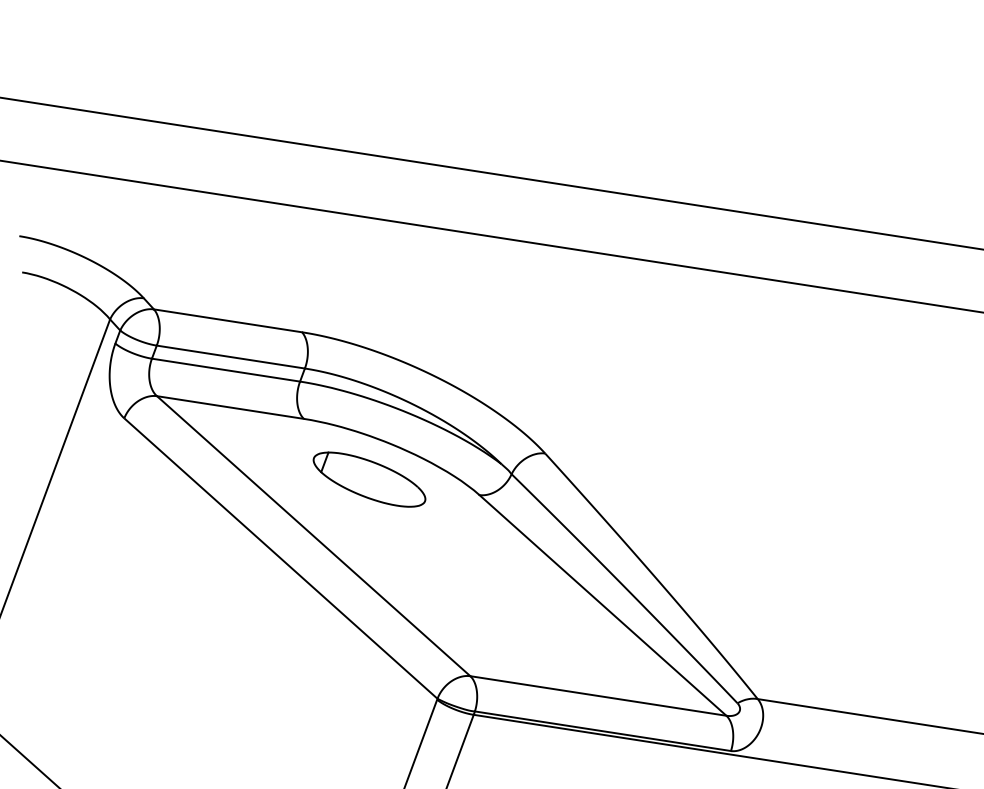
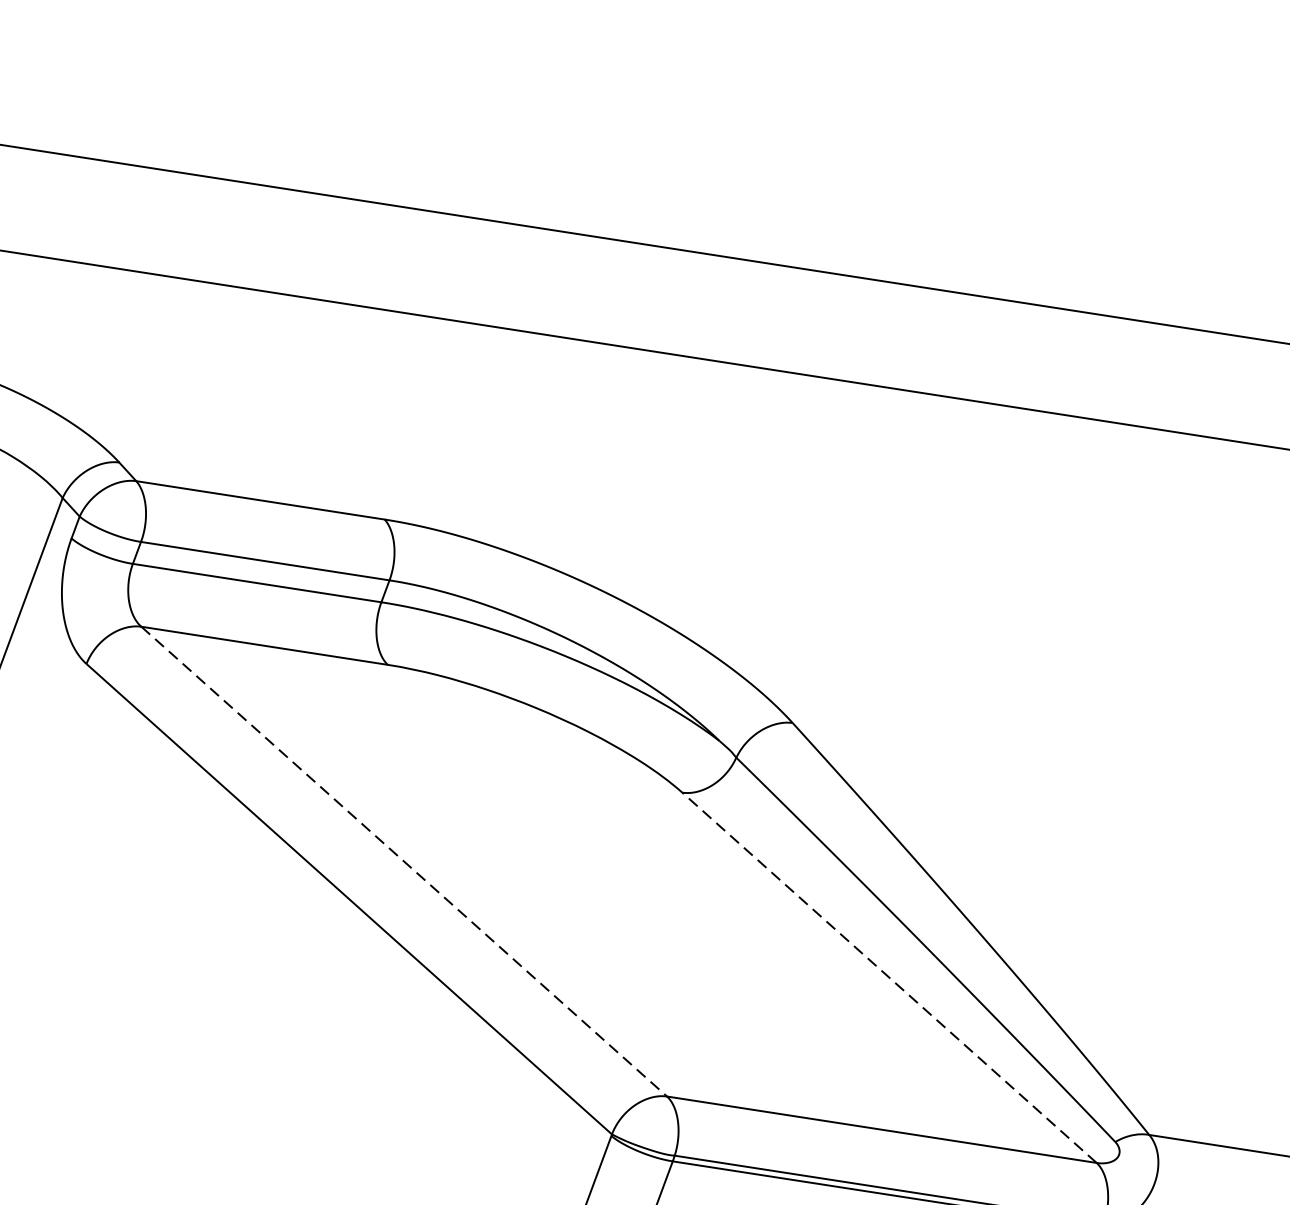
part: (369, 479) -> (497, 766), removed
line: (314, 536) -> (405, 862), solid -> dashed
line: (602, 605) -> (888, 977), solid -> dashed

